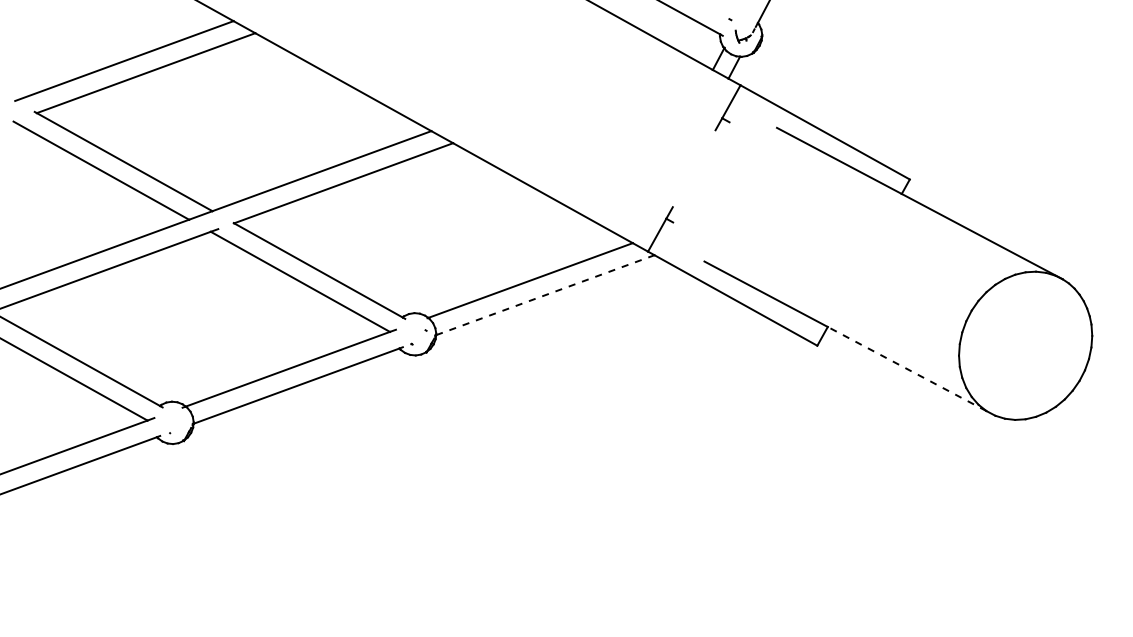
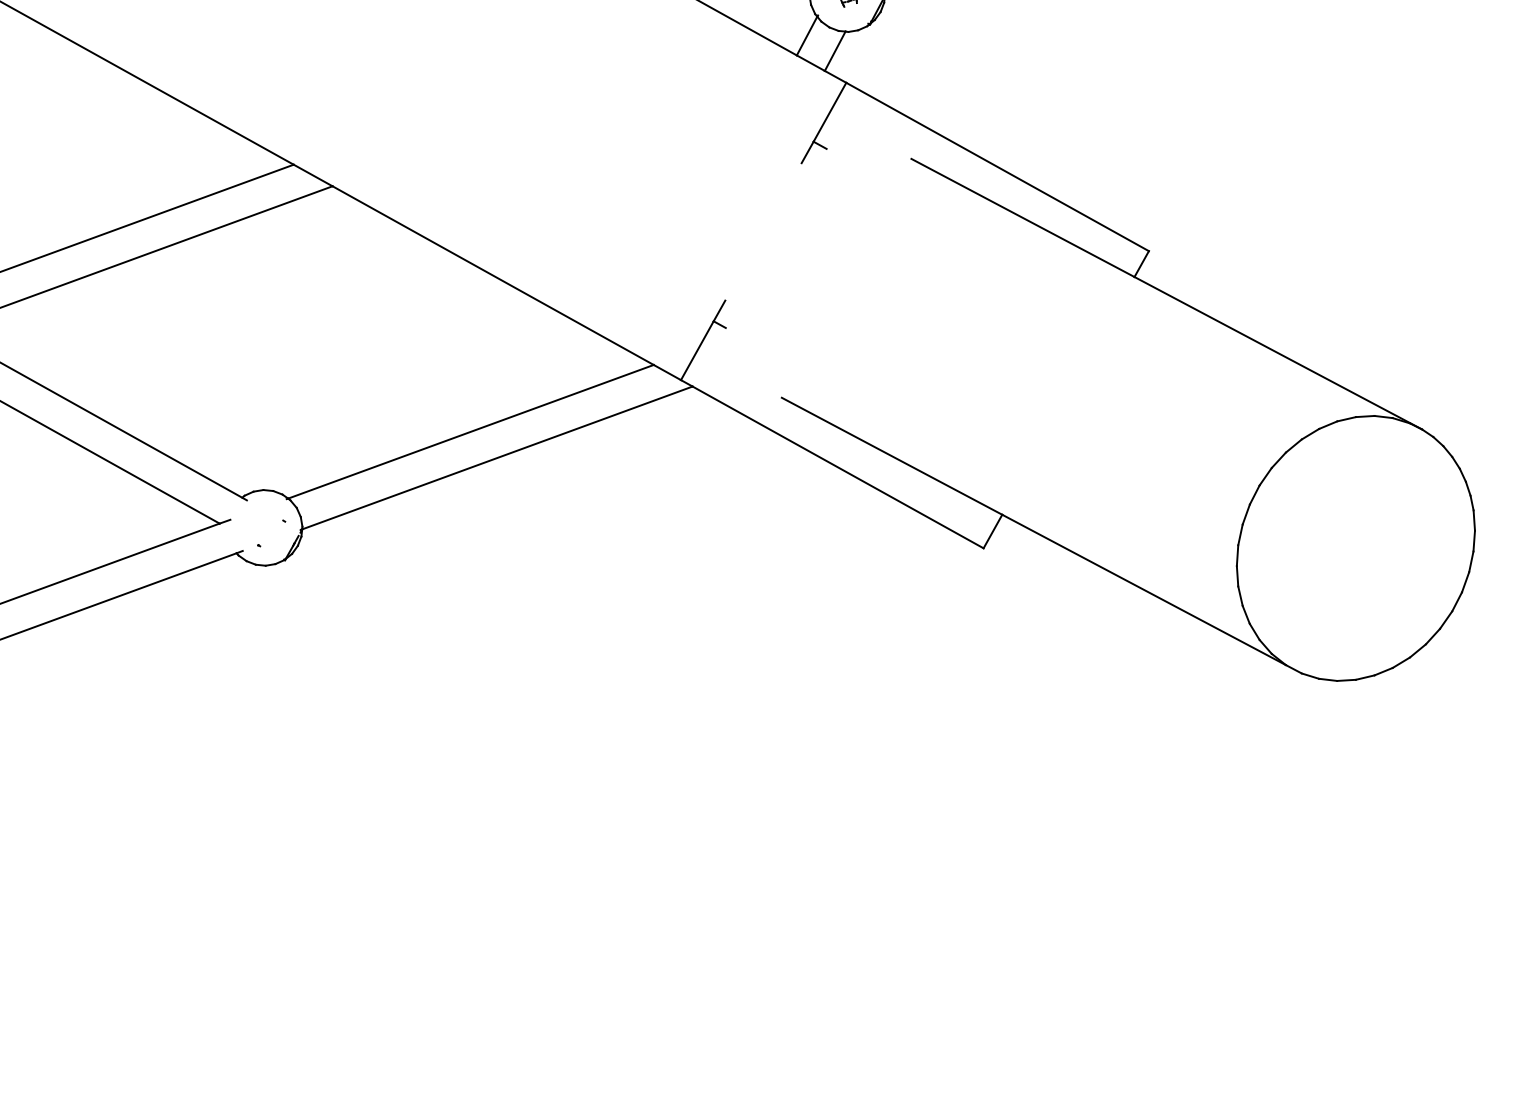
line: (545, 295) -> (497, 458), dashed -> solid
line: (907, 369) -> (1144, 590), dashed -> solid

